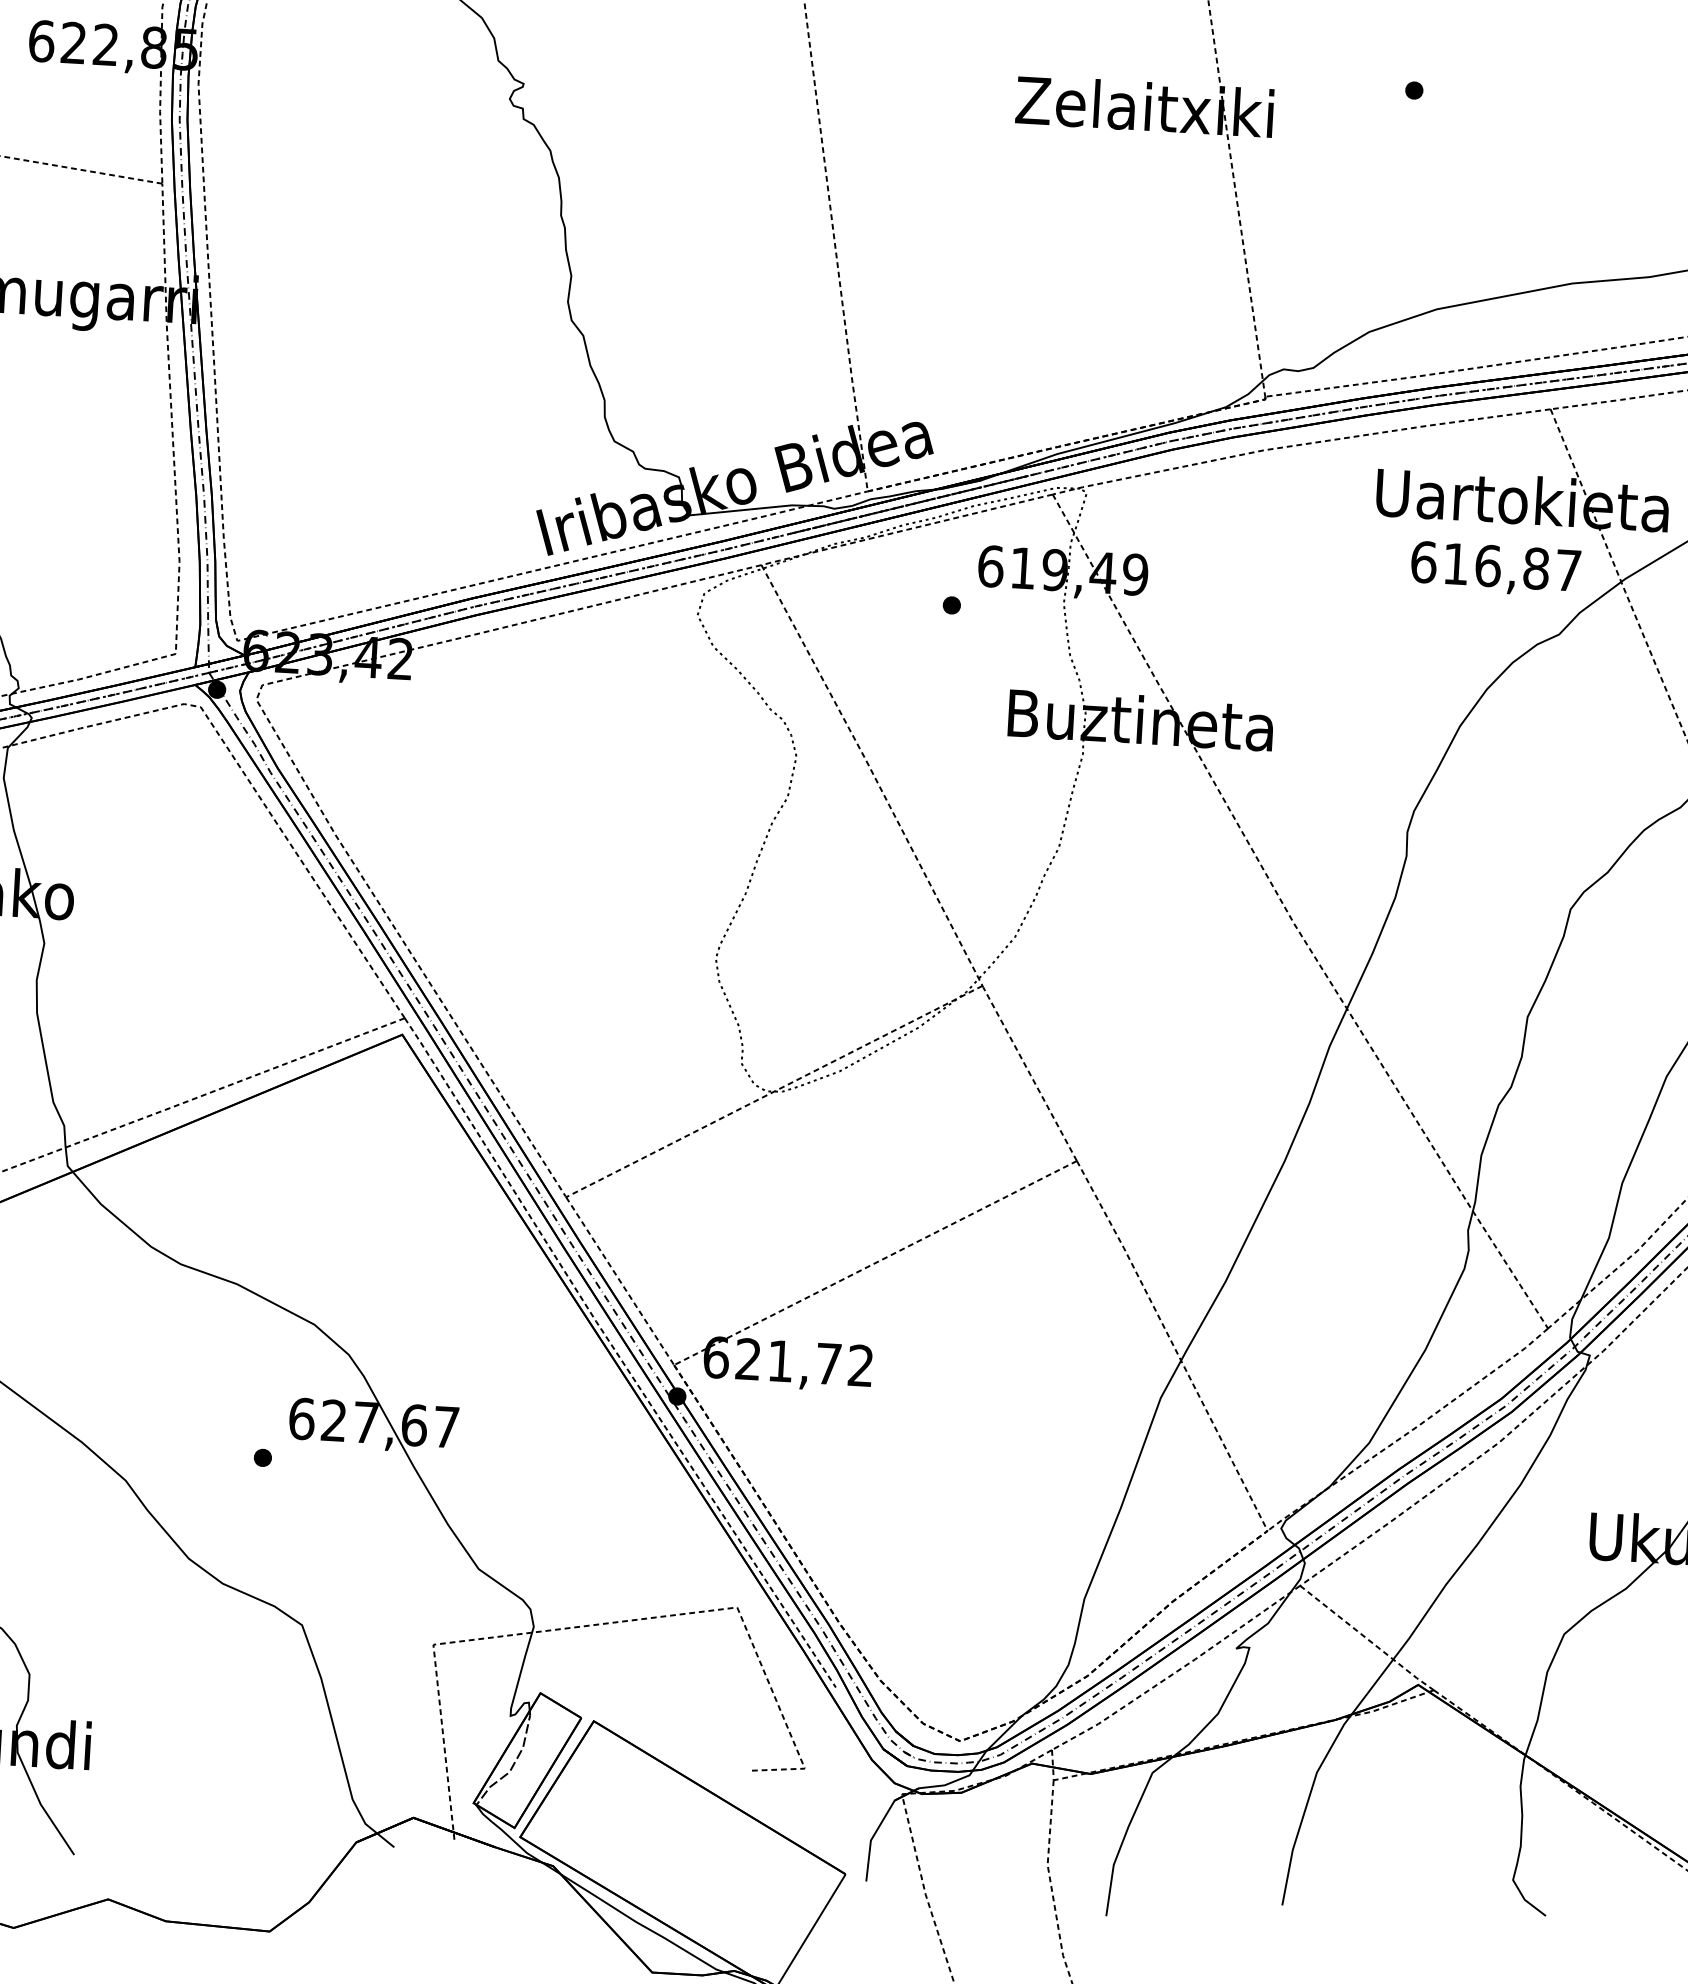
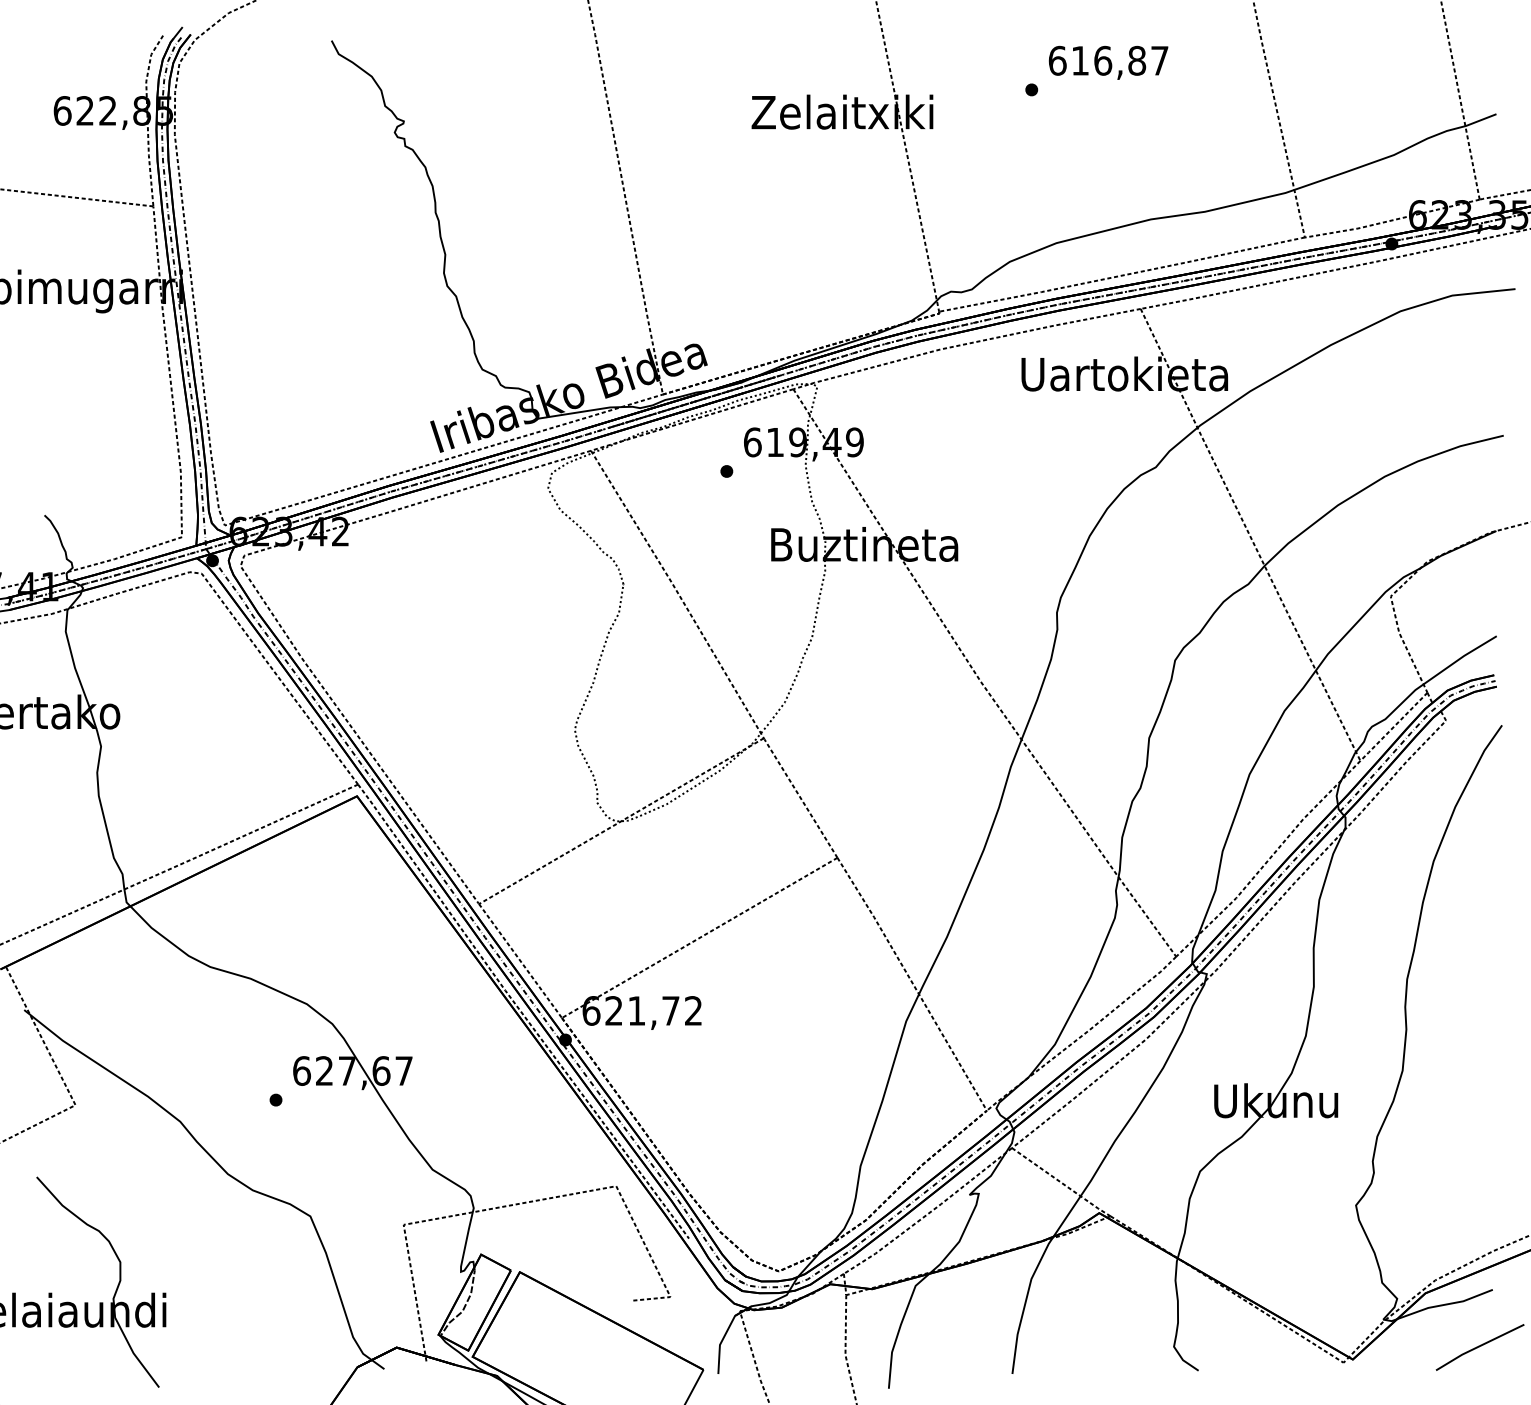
text: (1495, 568) -> (1108, 62), moved

